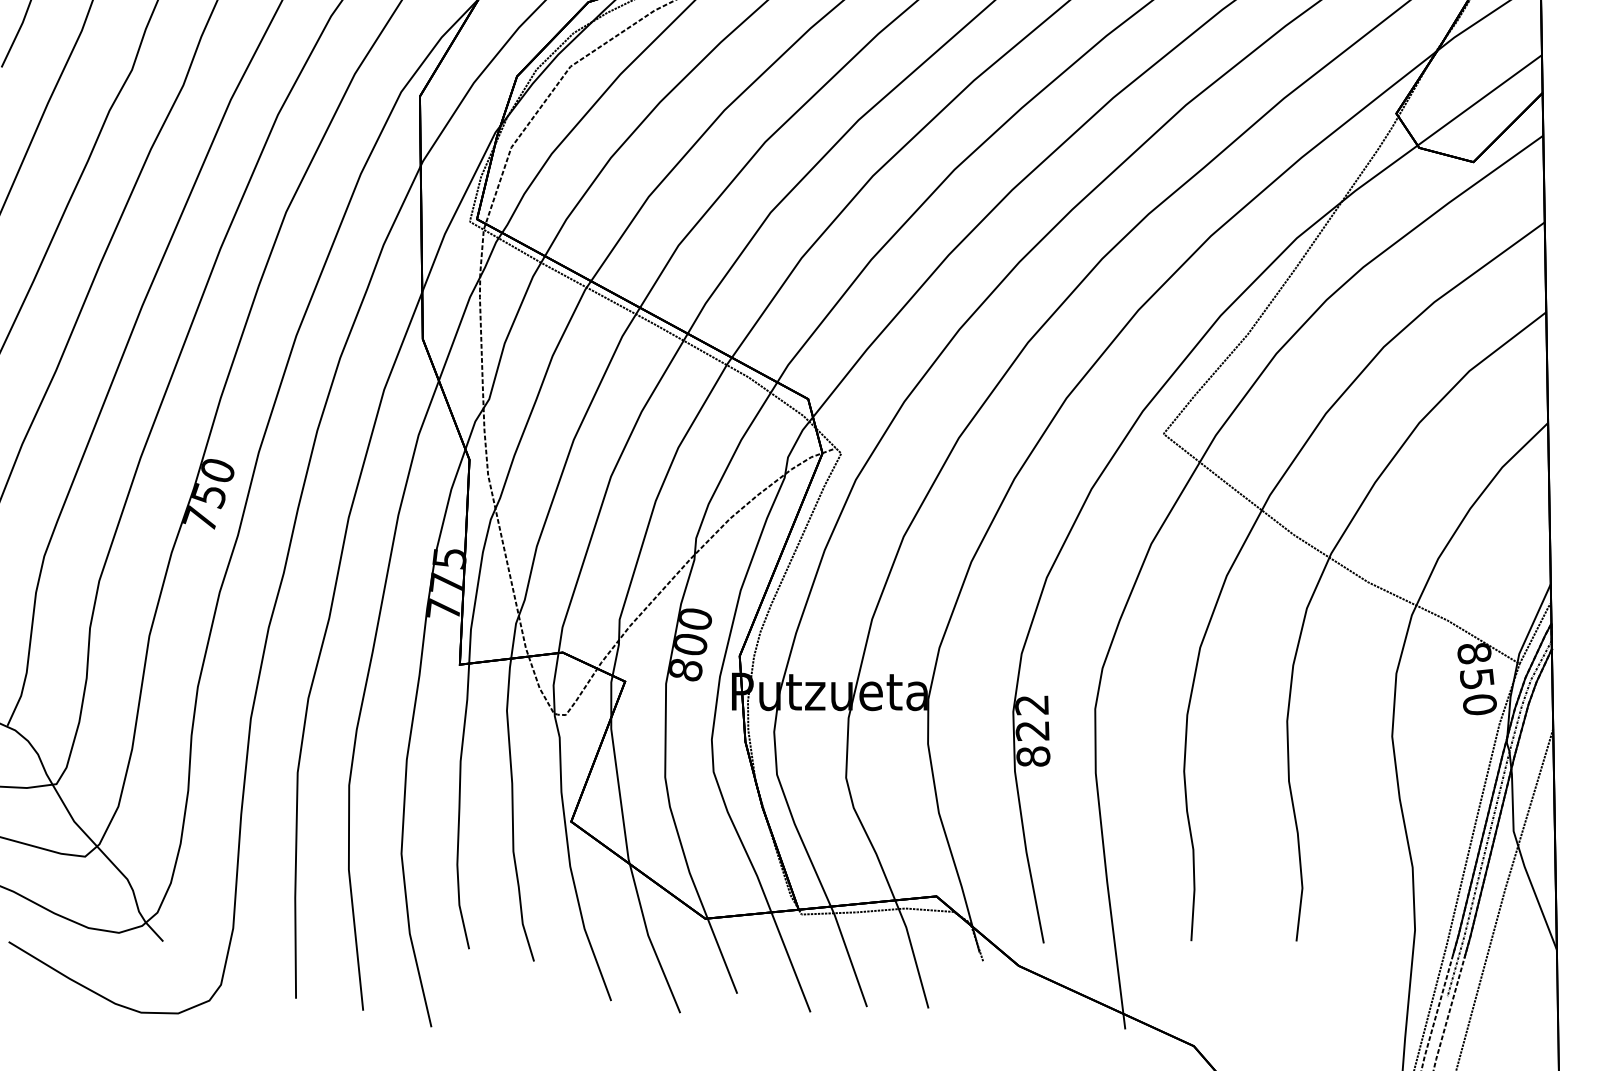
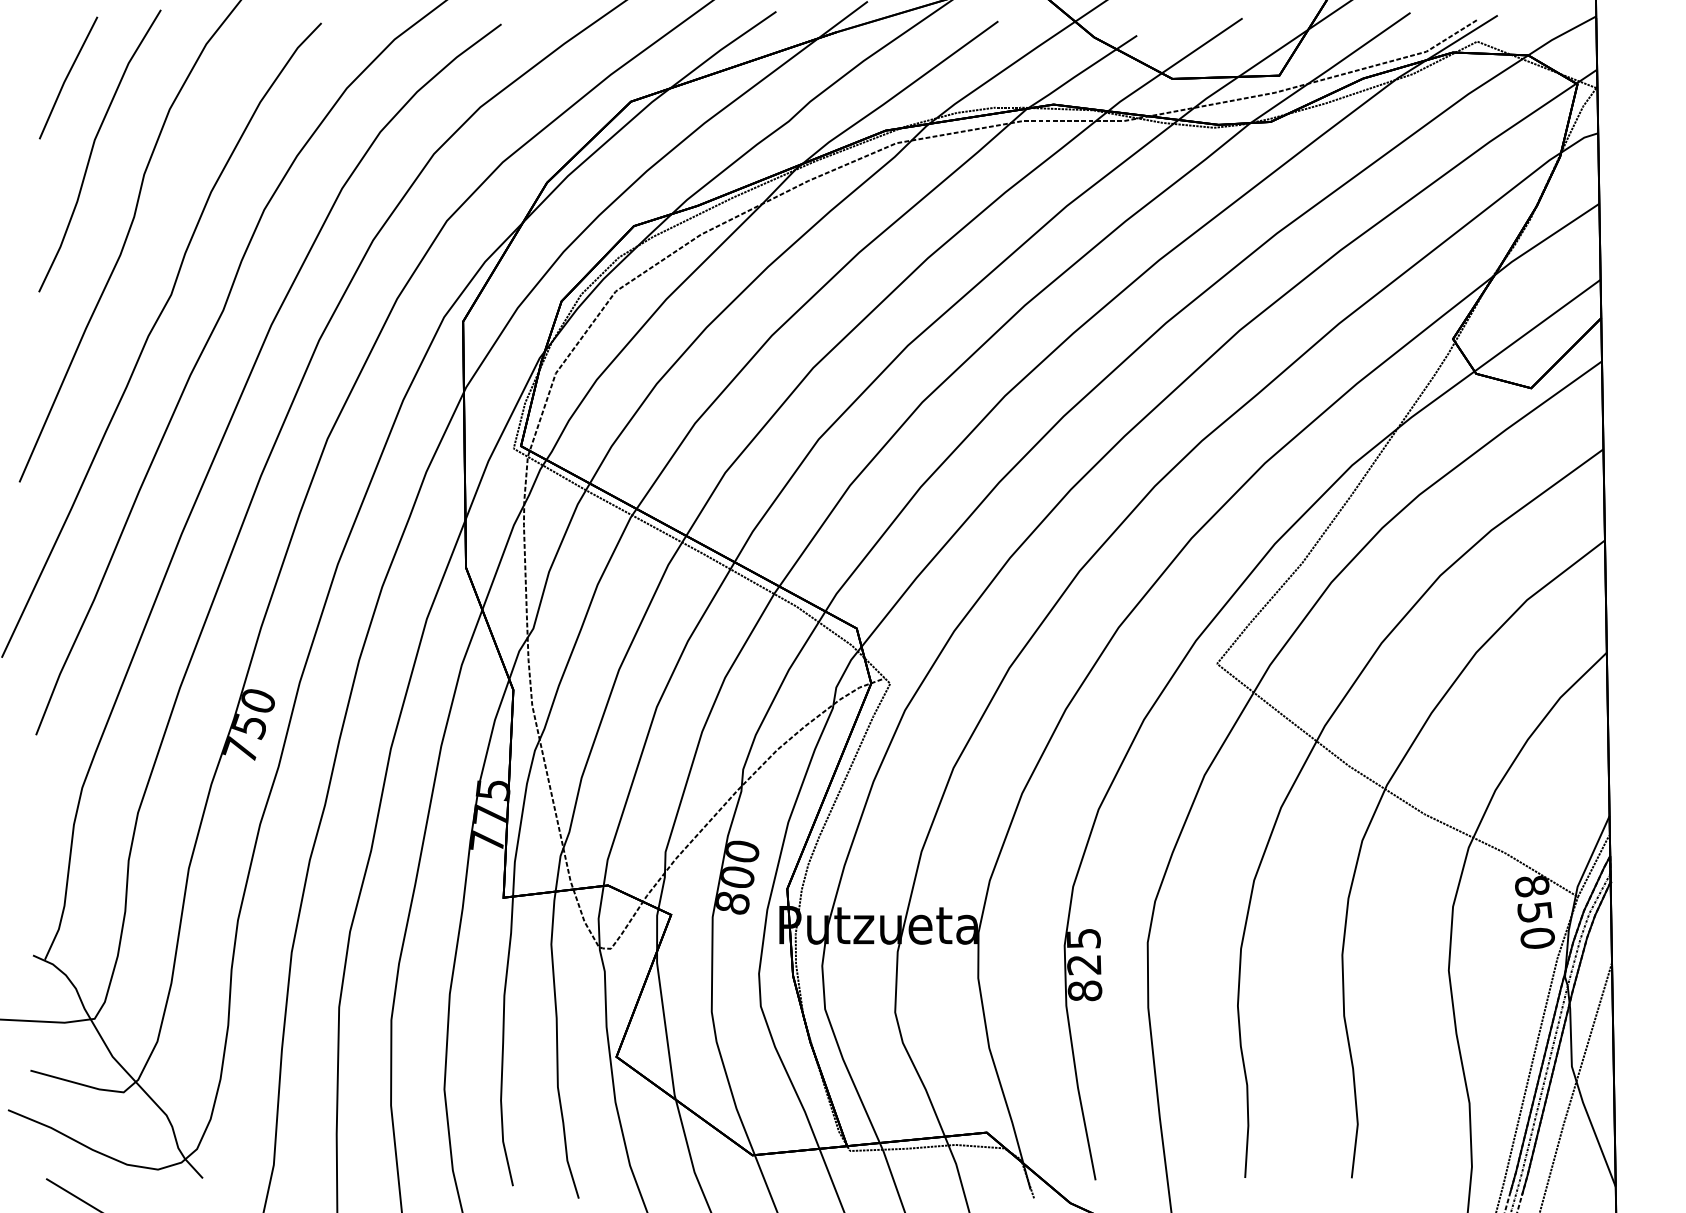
text: (1031, 704) -> (1083, 938), 822 -> 825

